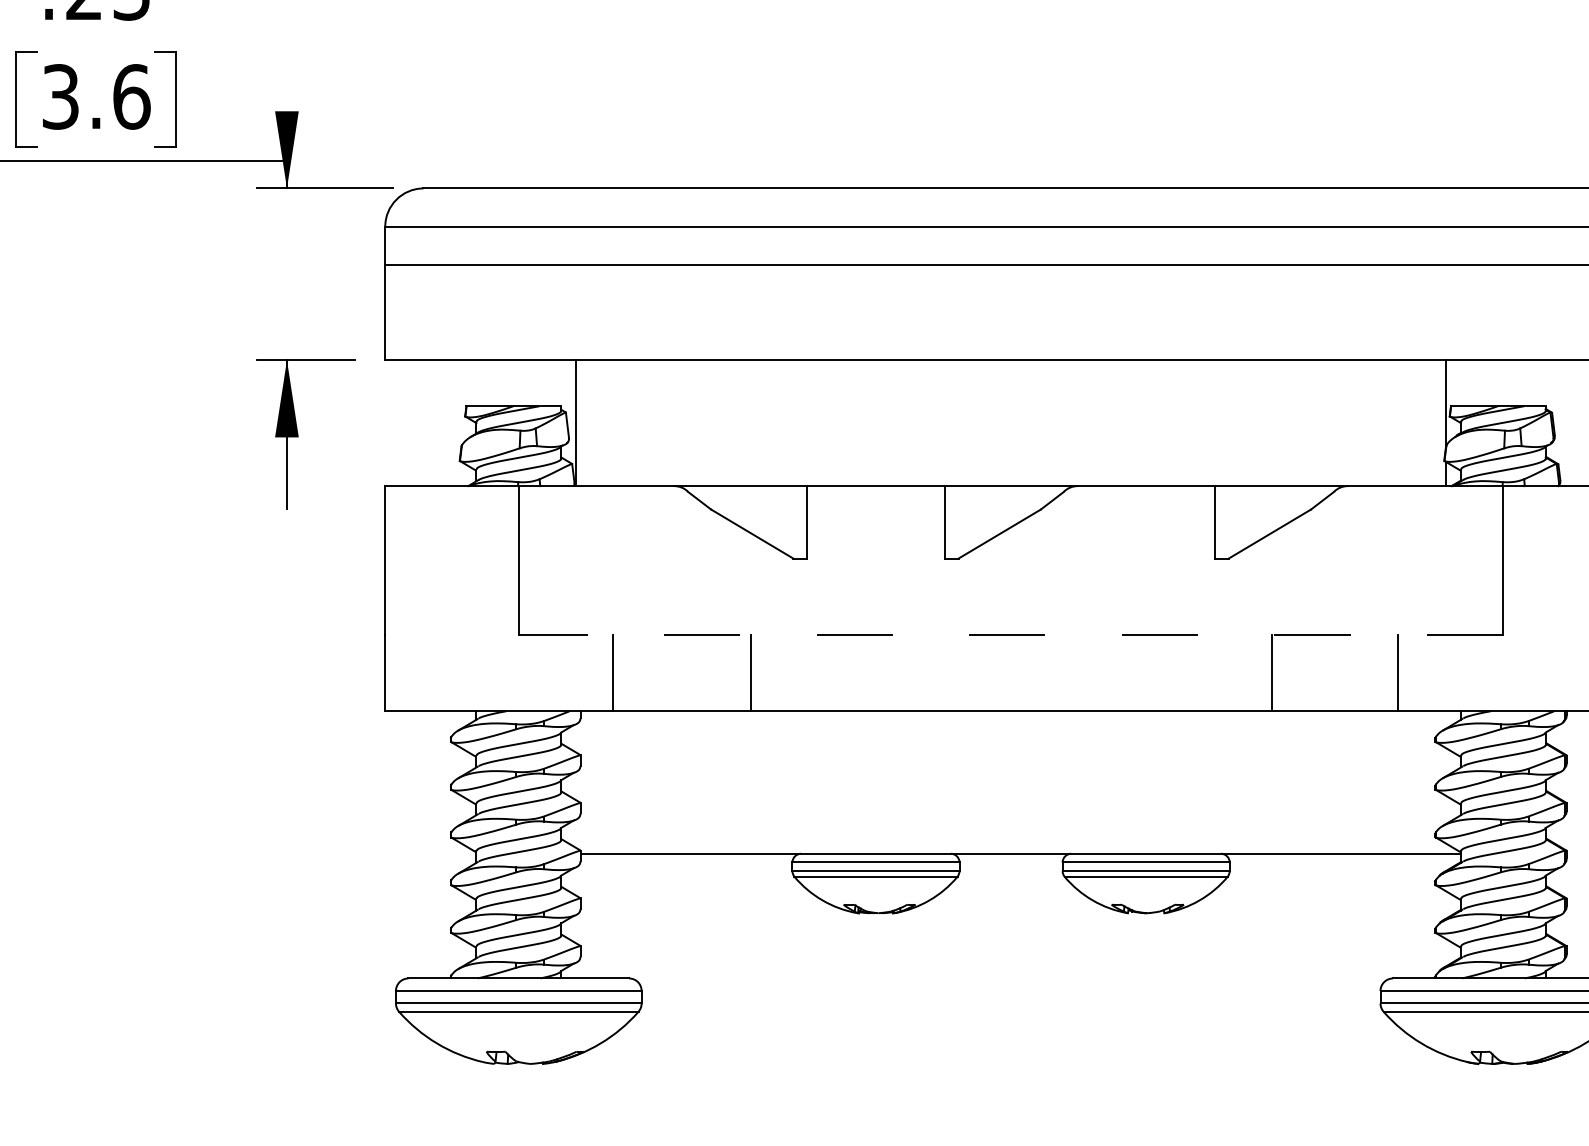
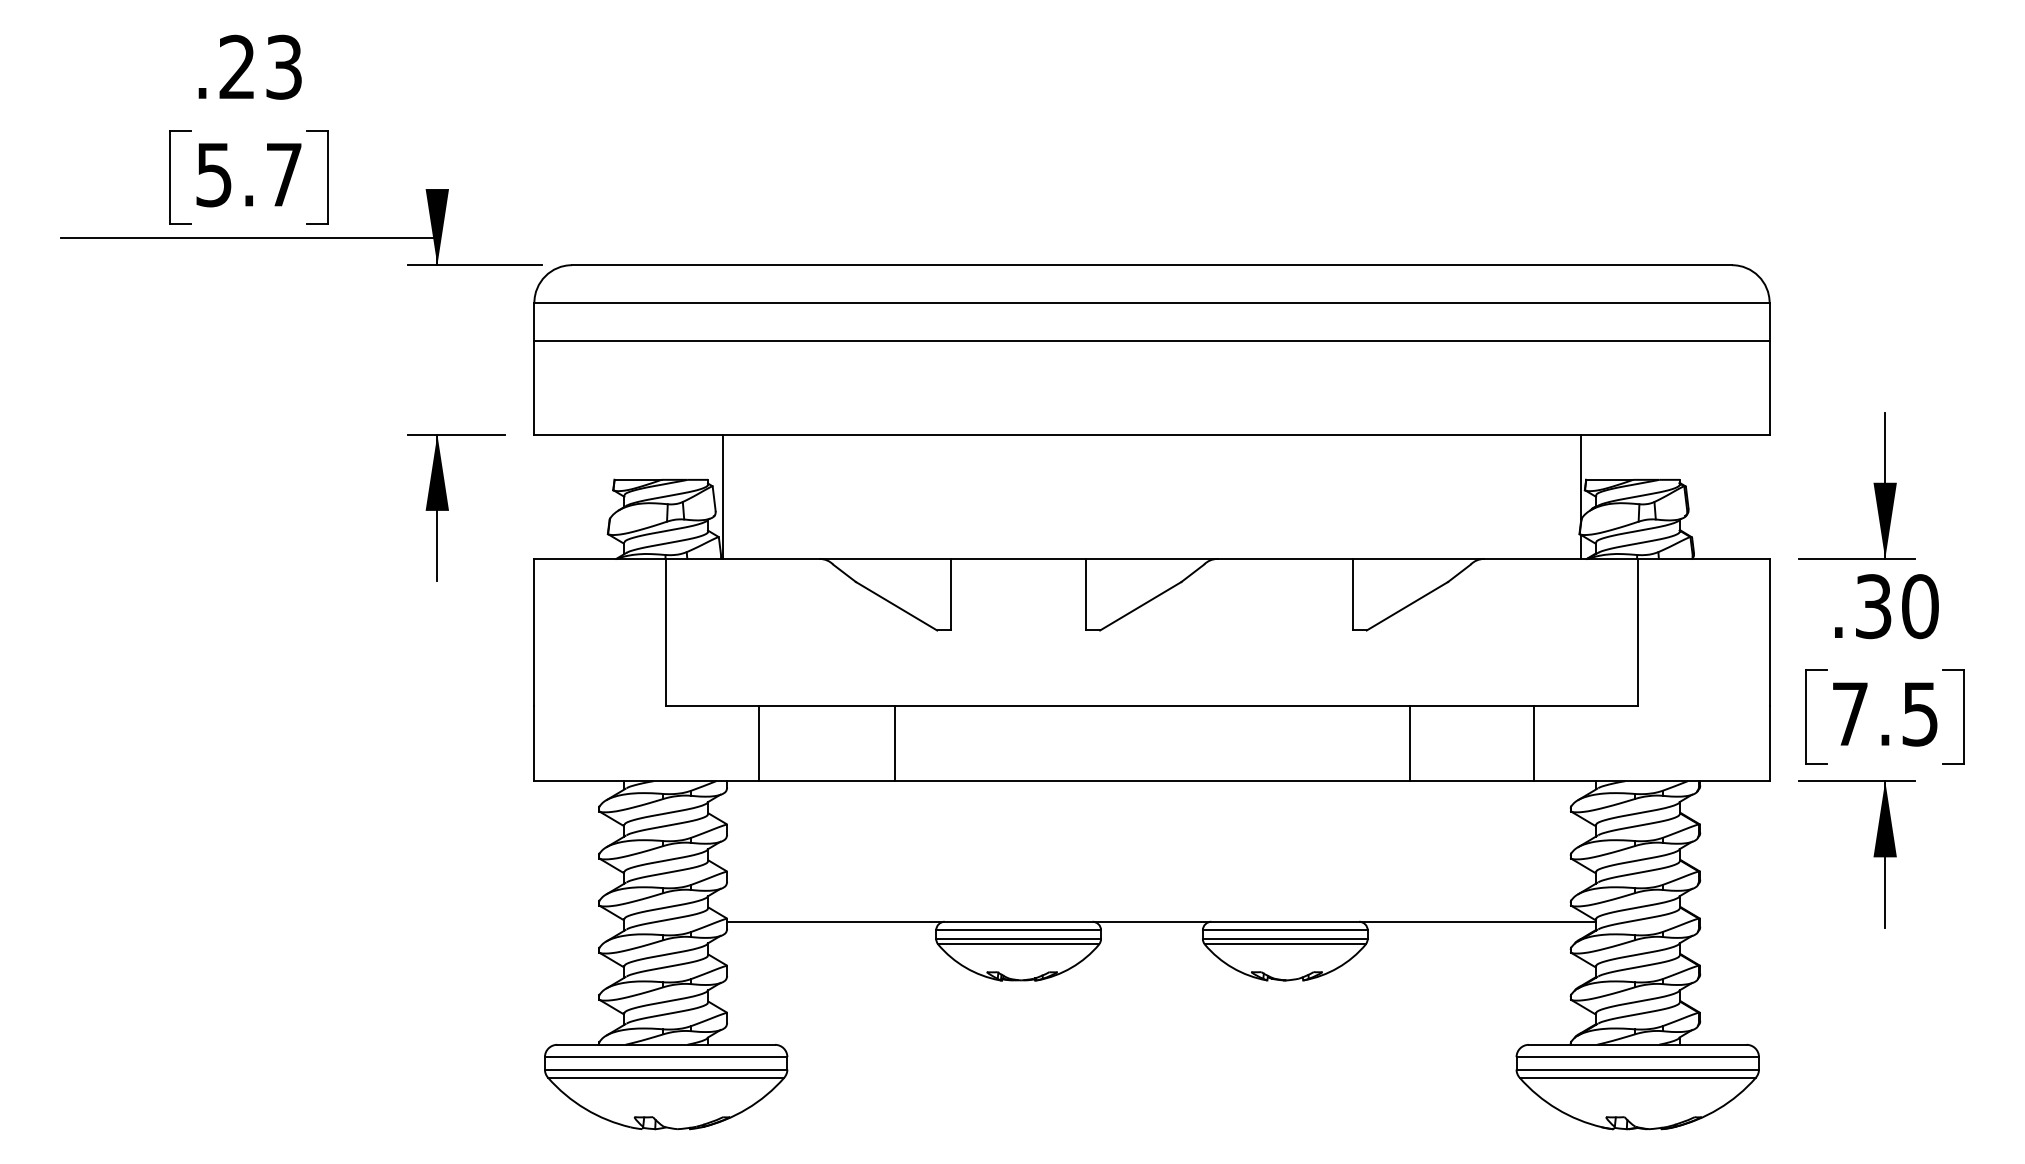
text: (96, 96) -> (249, 174), 3.6 -> 5.7
line: (1011, 634) -> (1152, 705), dashed -> solid

